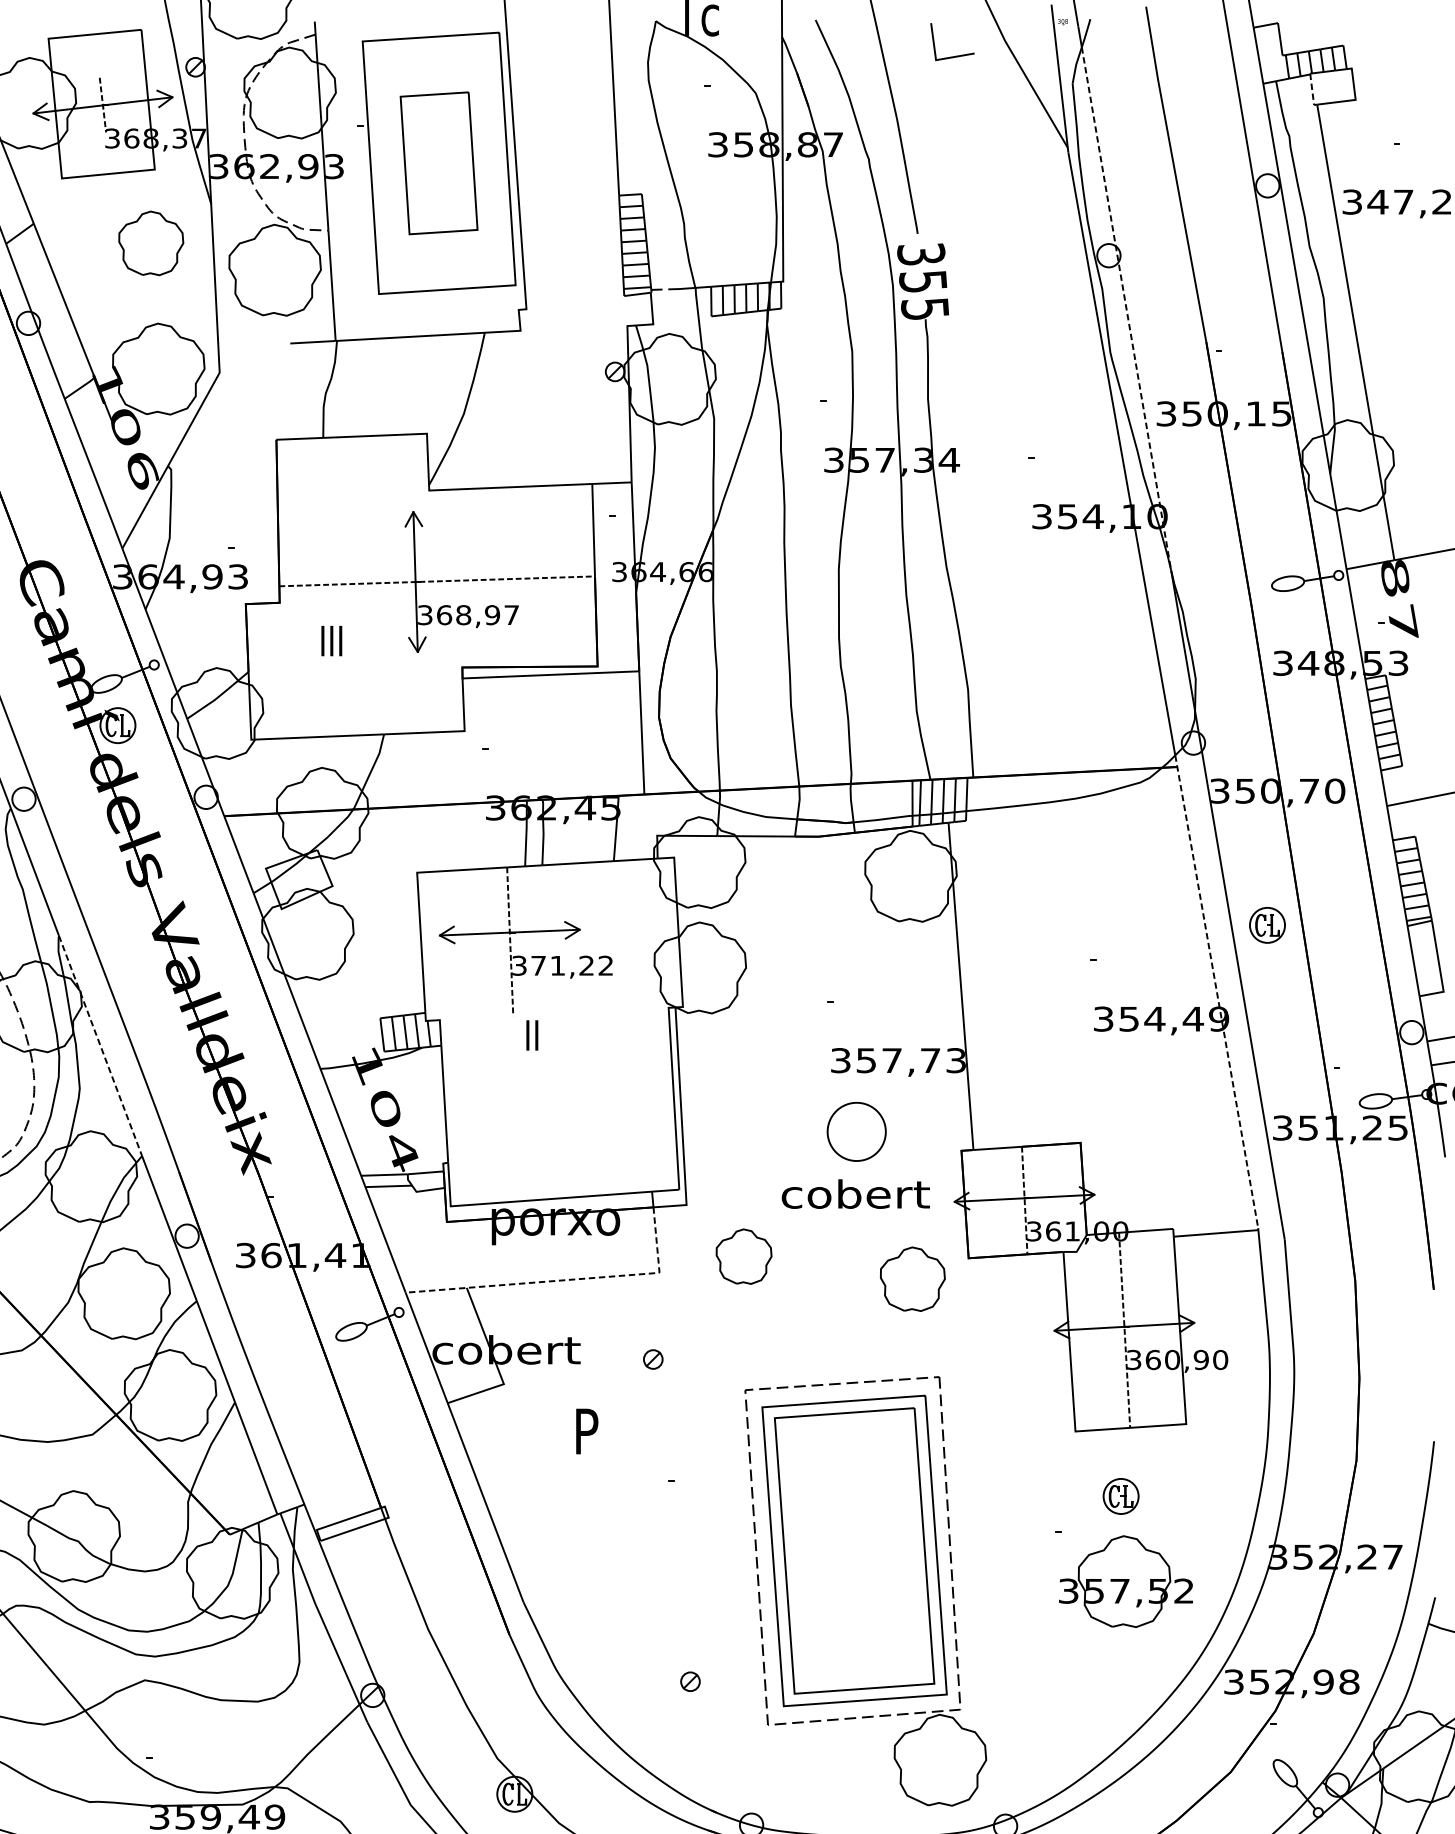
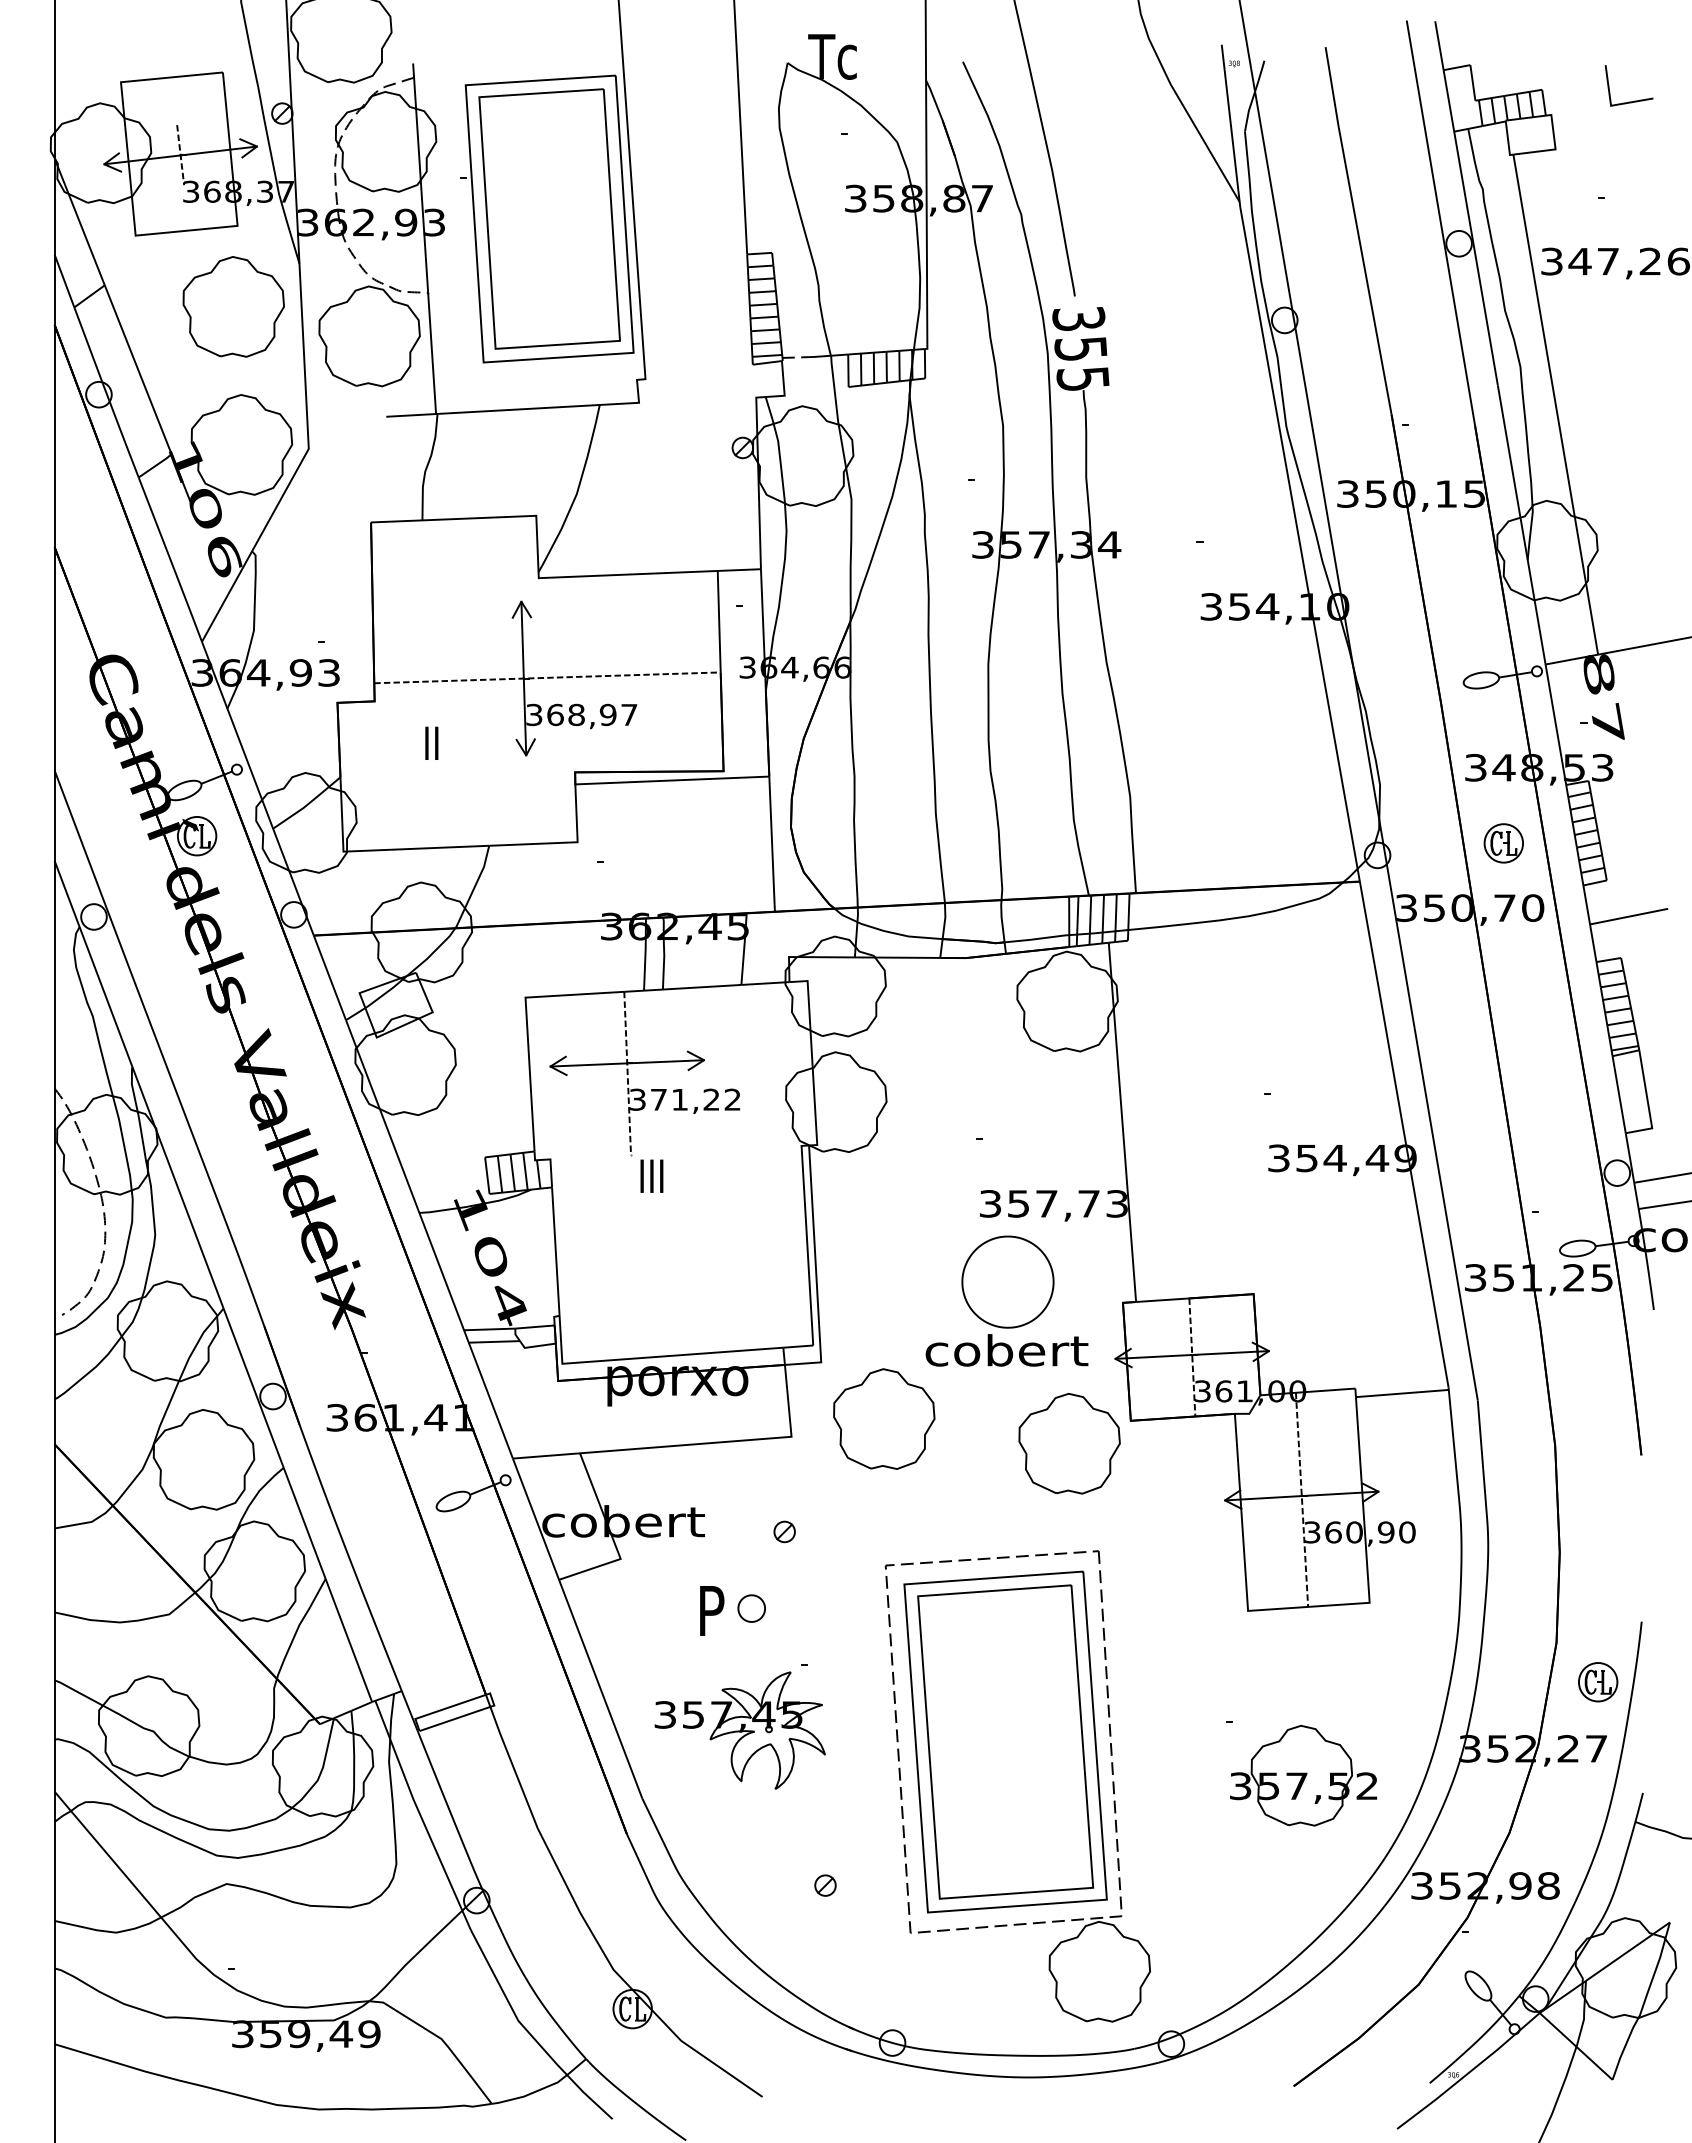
line: (951, 56) -> (1628, 101), moved
line: (1312, 91) -> (1508, 140), dashed -> solid
part: (439, 162) -> (549, 218), size x1.67
part: (151, 243) -> (233, 306), size x1.43
line: (1126, 309) -> (1304, 379), dashed -> solid
text: (331, 640) -> (431, 742), III -> II
part: (1267, 925) -> (1503, 843), moved
line: (1217, 991) -> (1403, 1128), dashed -> solid
text: (531, 1034) -> (651, 1175), II -> III
line: (100, 1046) -> (178, 1188), dashed -> solid
part: (856, 1131) -> (1007, 1281), size x1.43
part: (744, 1256) -> (884, 1418), size x1.67
part: (912, 1278) -> (1069, 1443), size x1.43
line: (566, 1279) -> (689, 1444), dashed -> solid
part: (623, 1429) -> (751, 1608), added
part: (1121, 1496) -> (1598, 1682), moved
part: (612, 1540) -> (739, 1730), added

